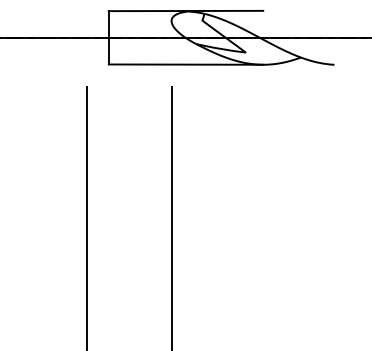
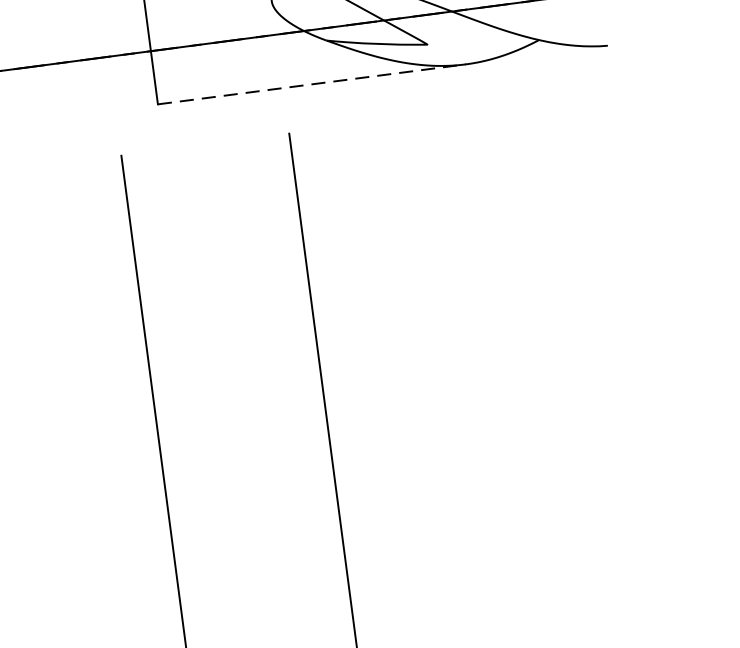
line: (186, 64) -> (312, 83), solid -> dashed

